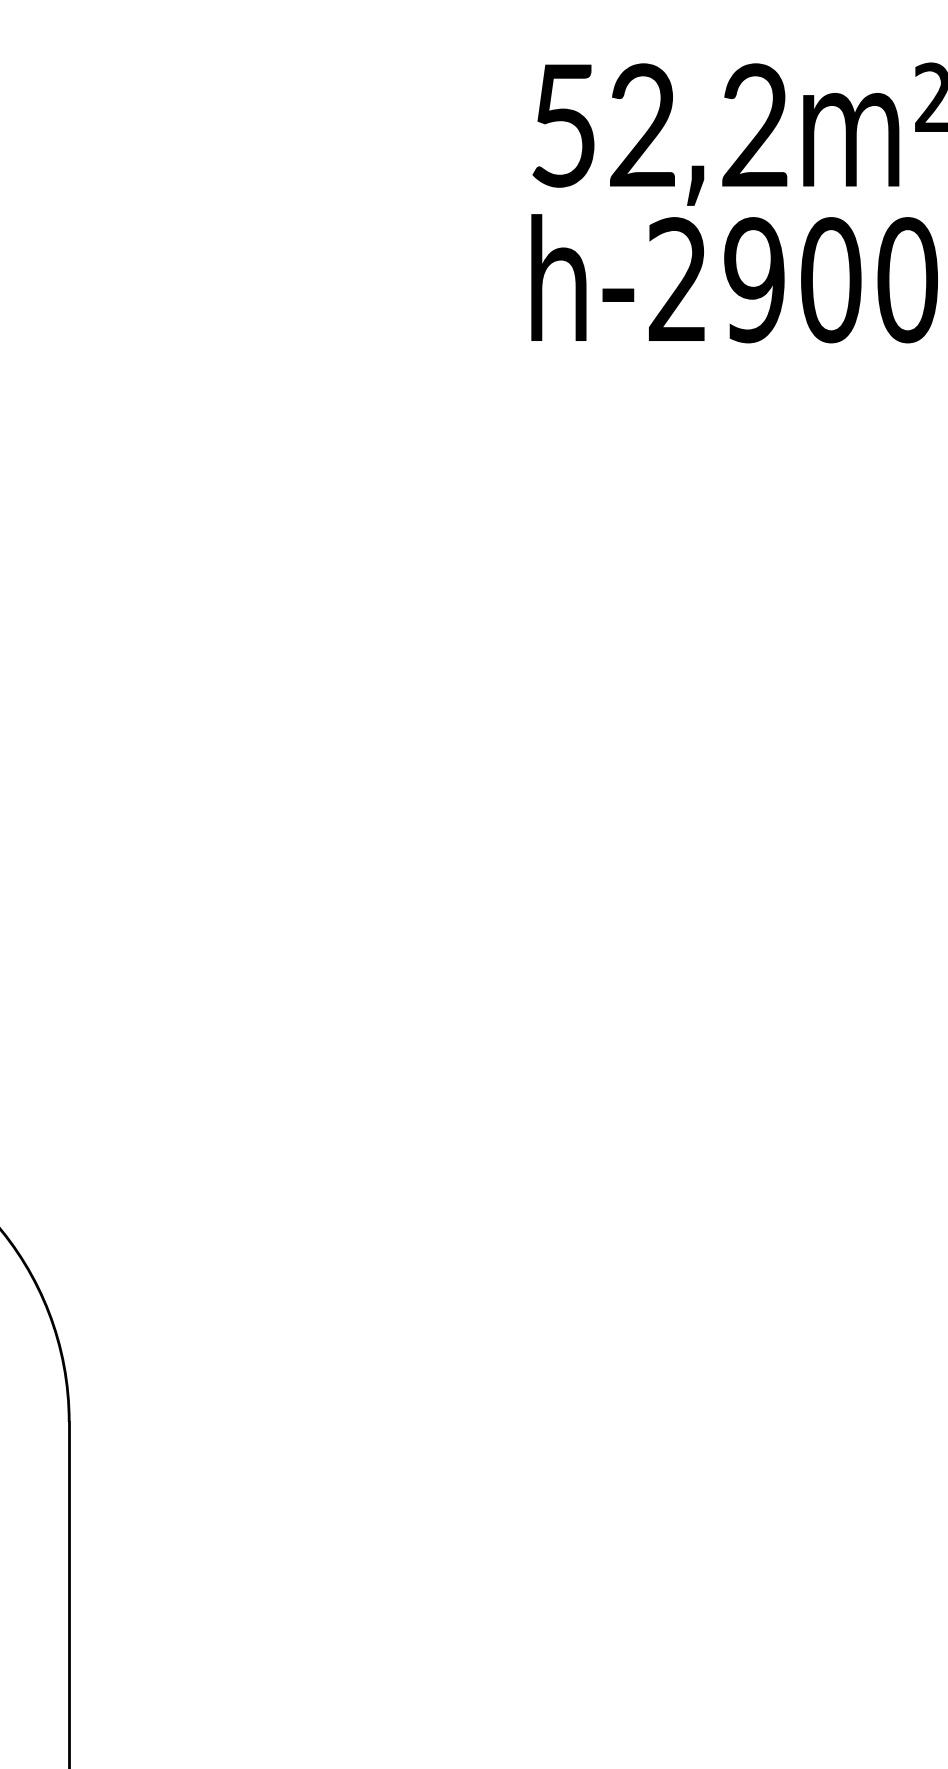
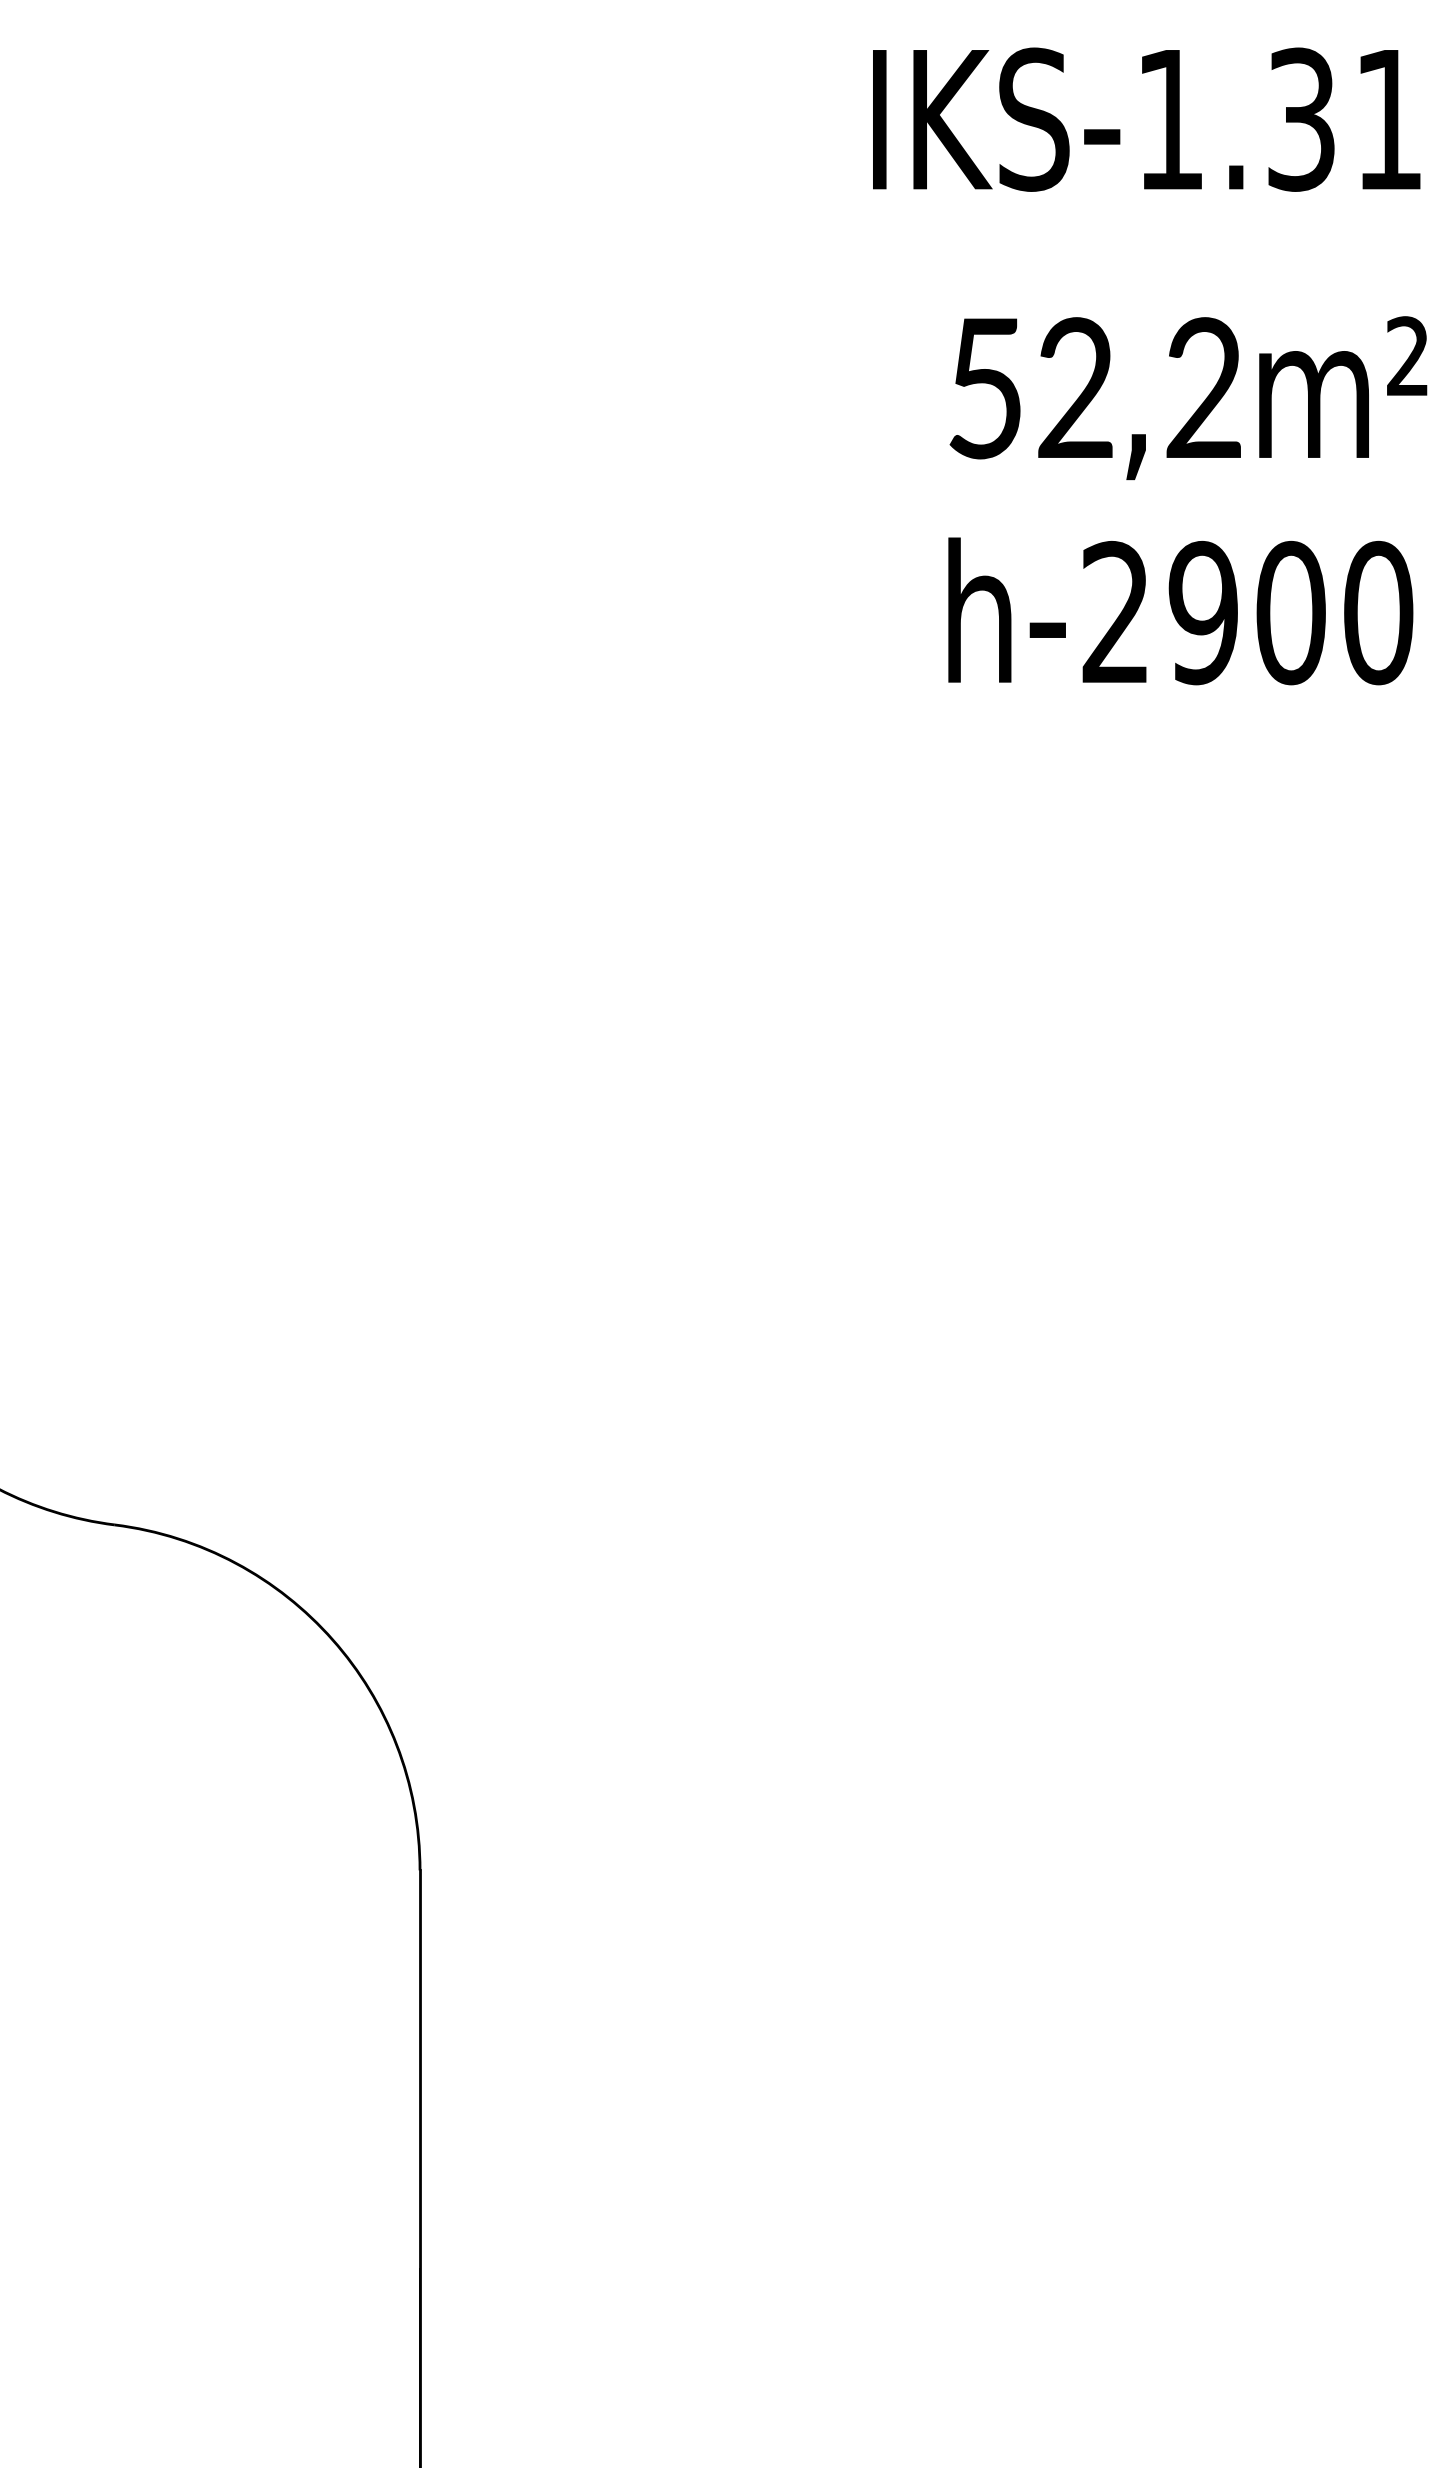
text: (734, 278) -> (1180, 611), moved

